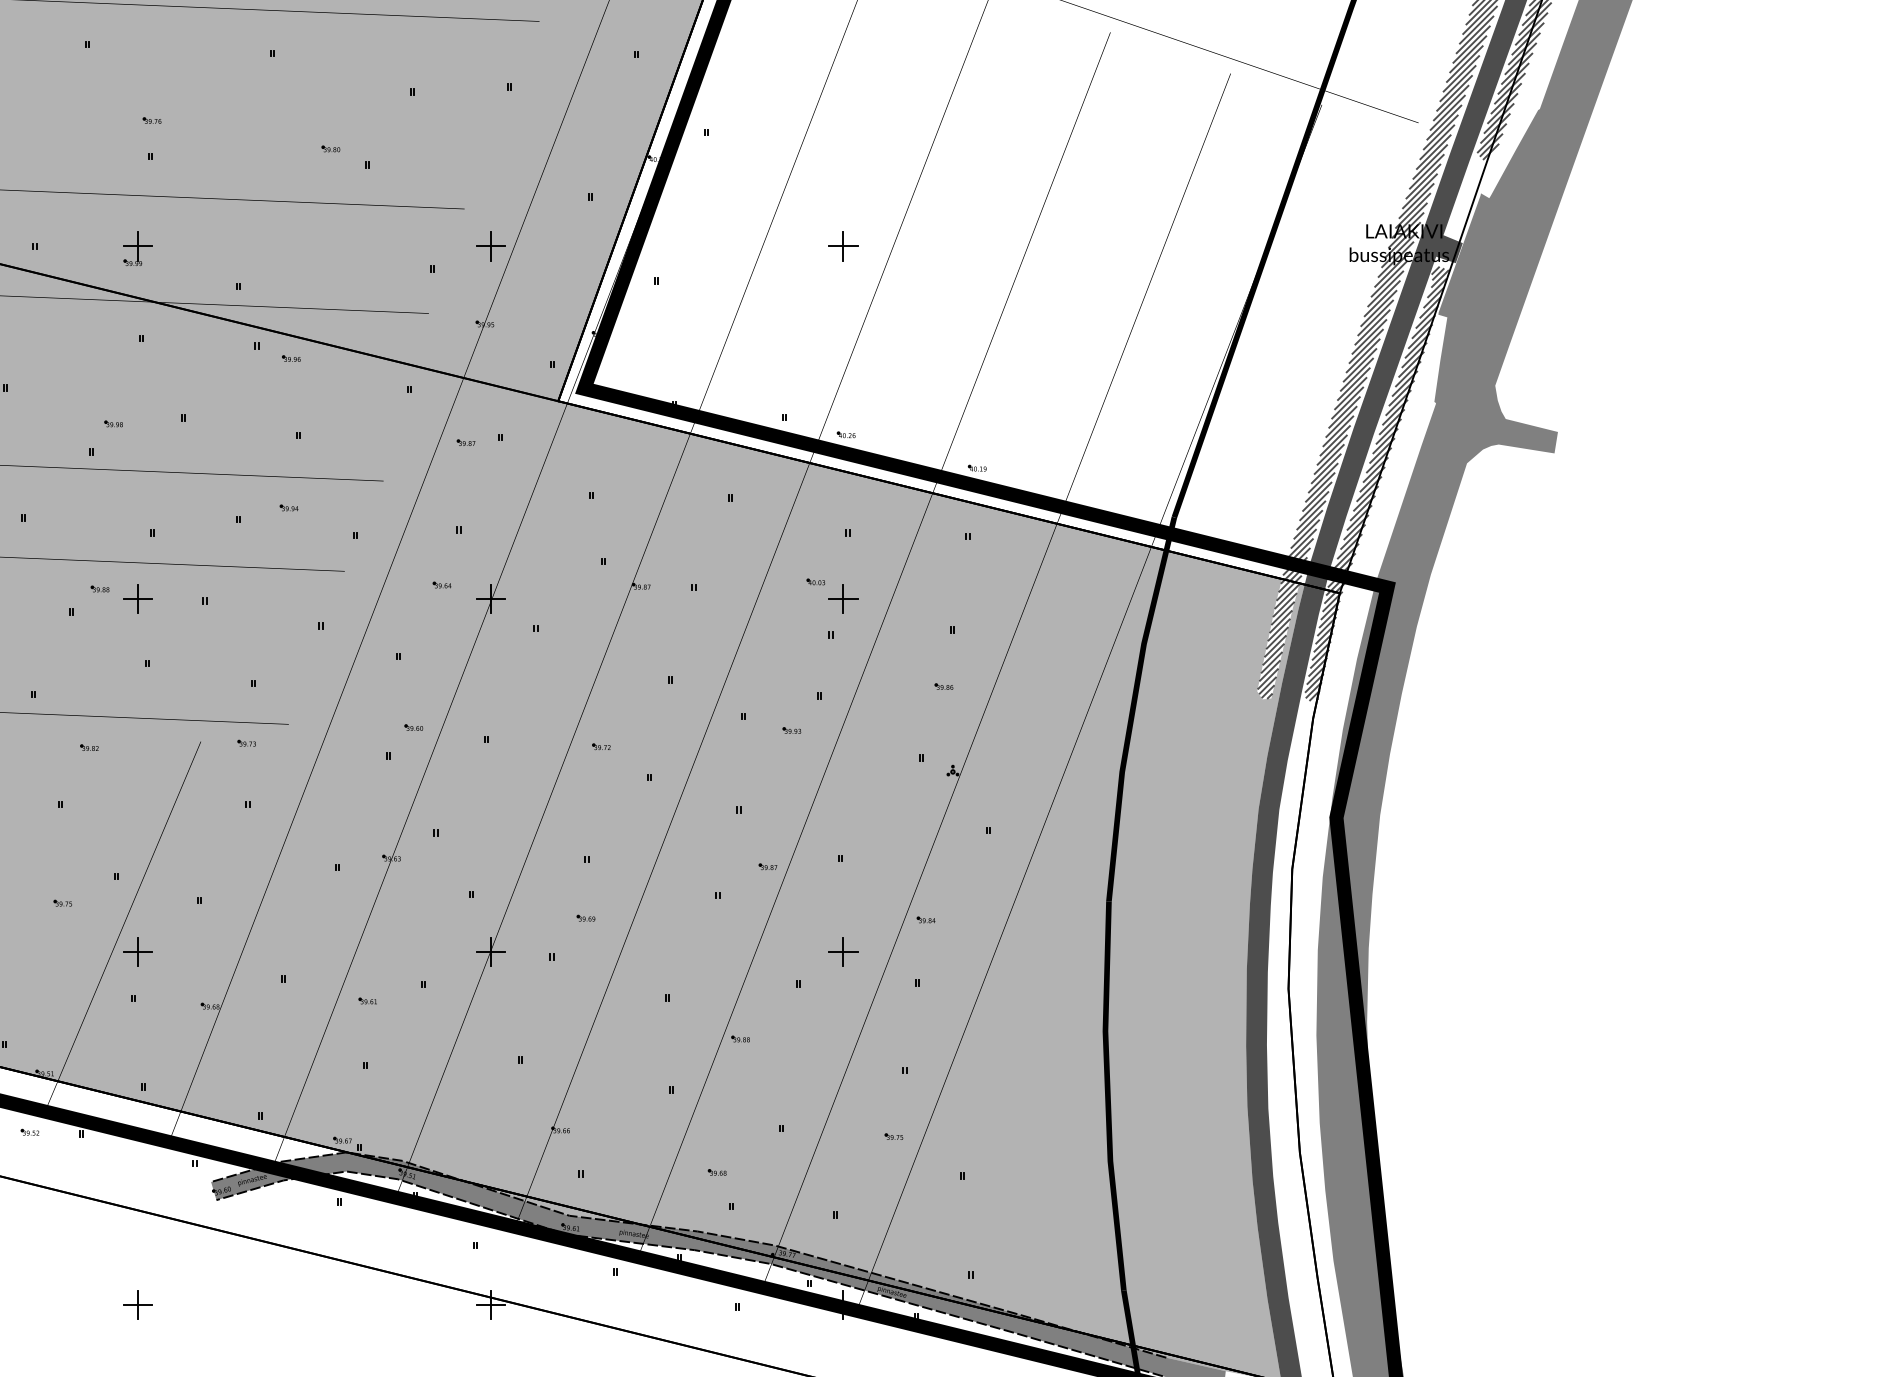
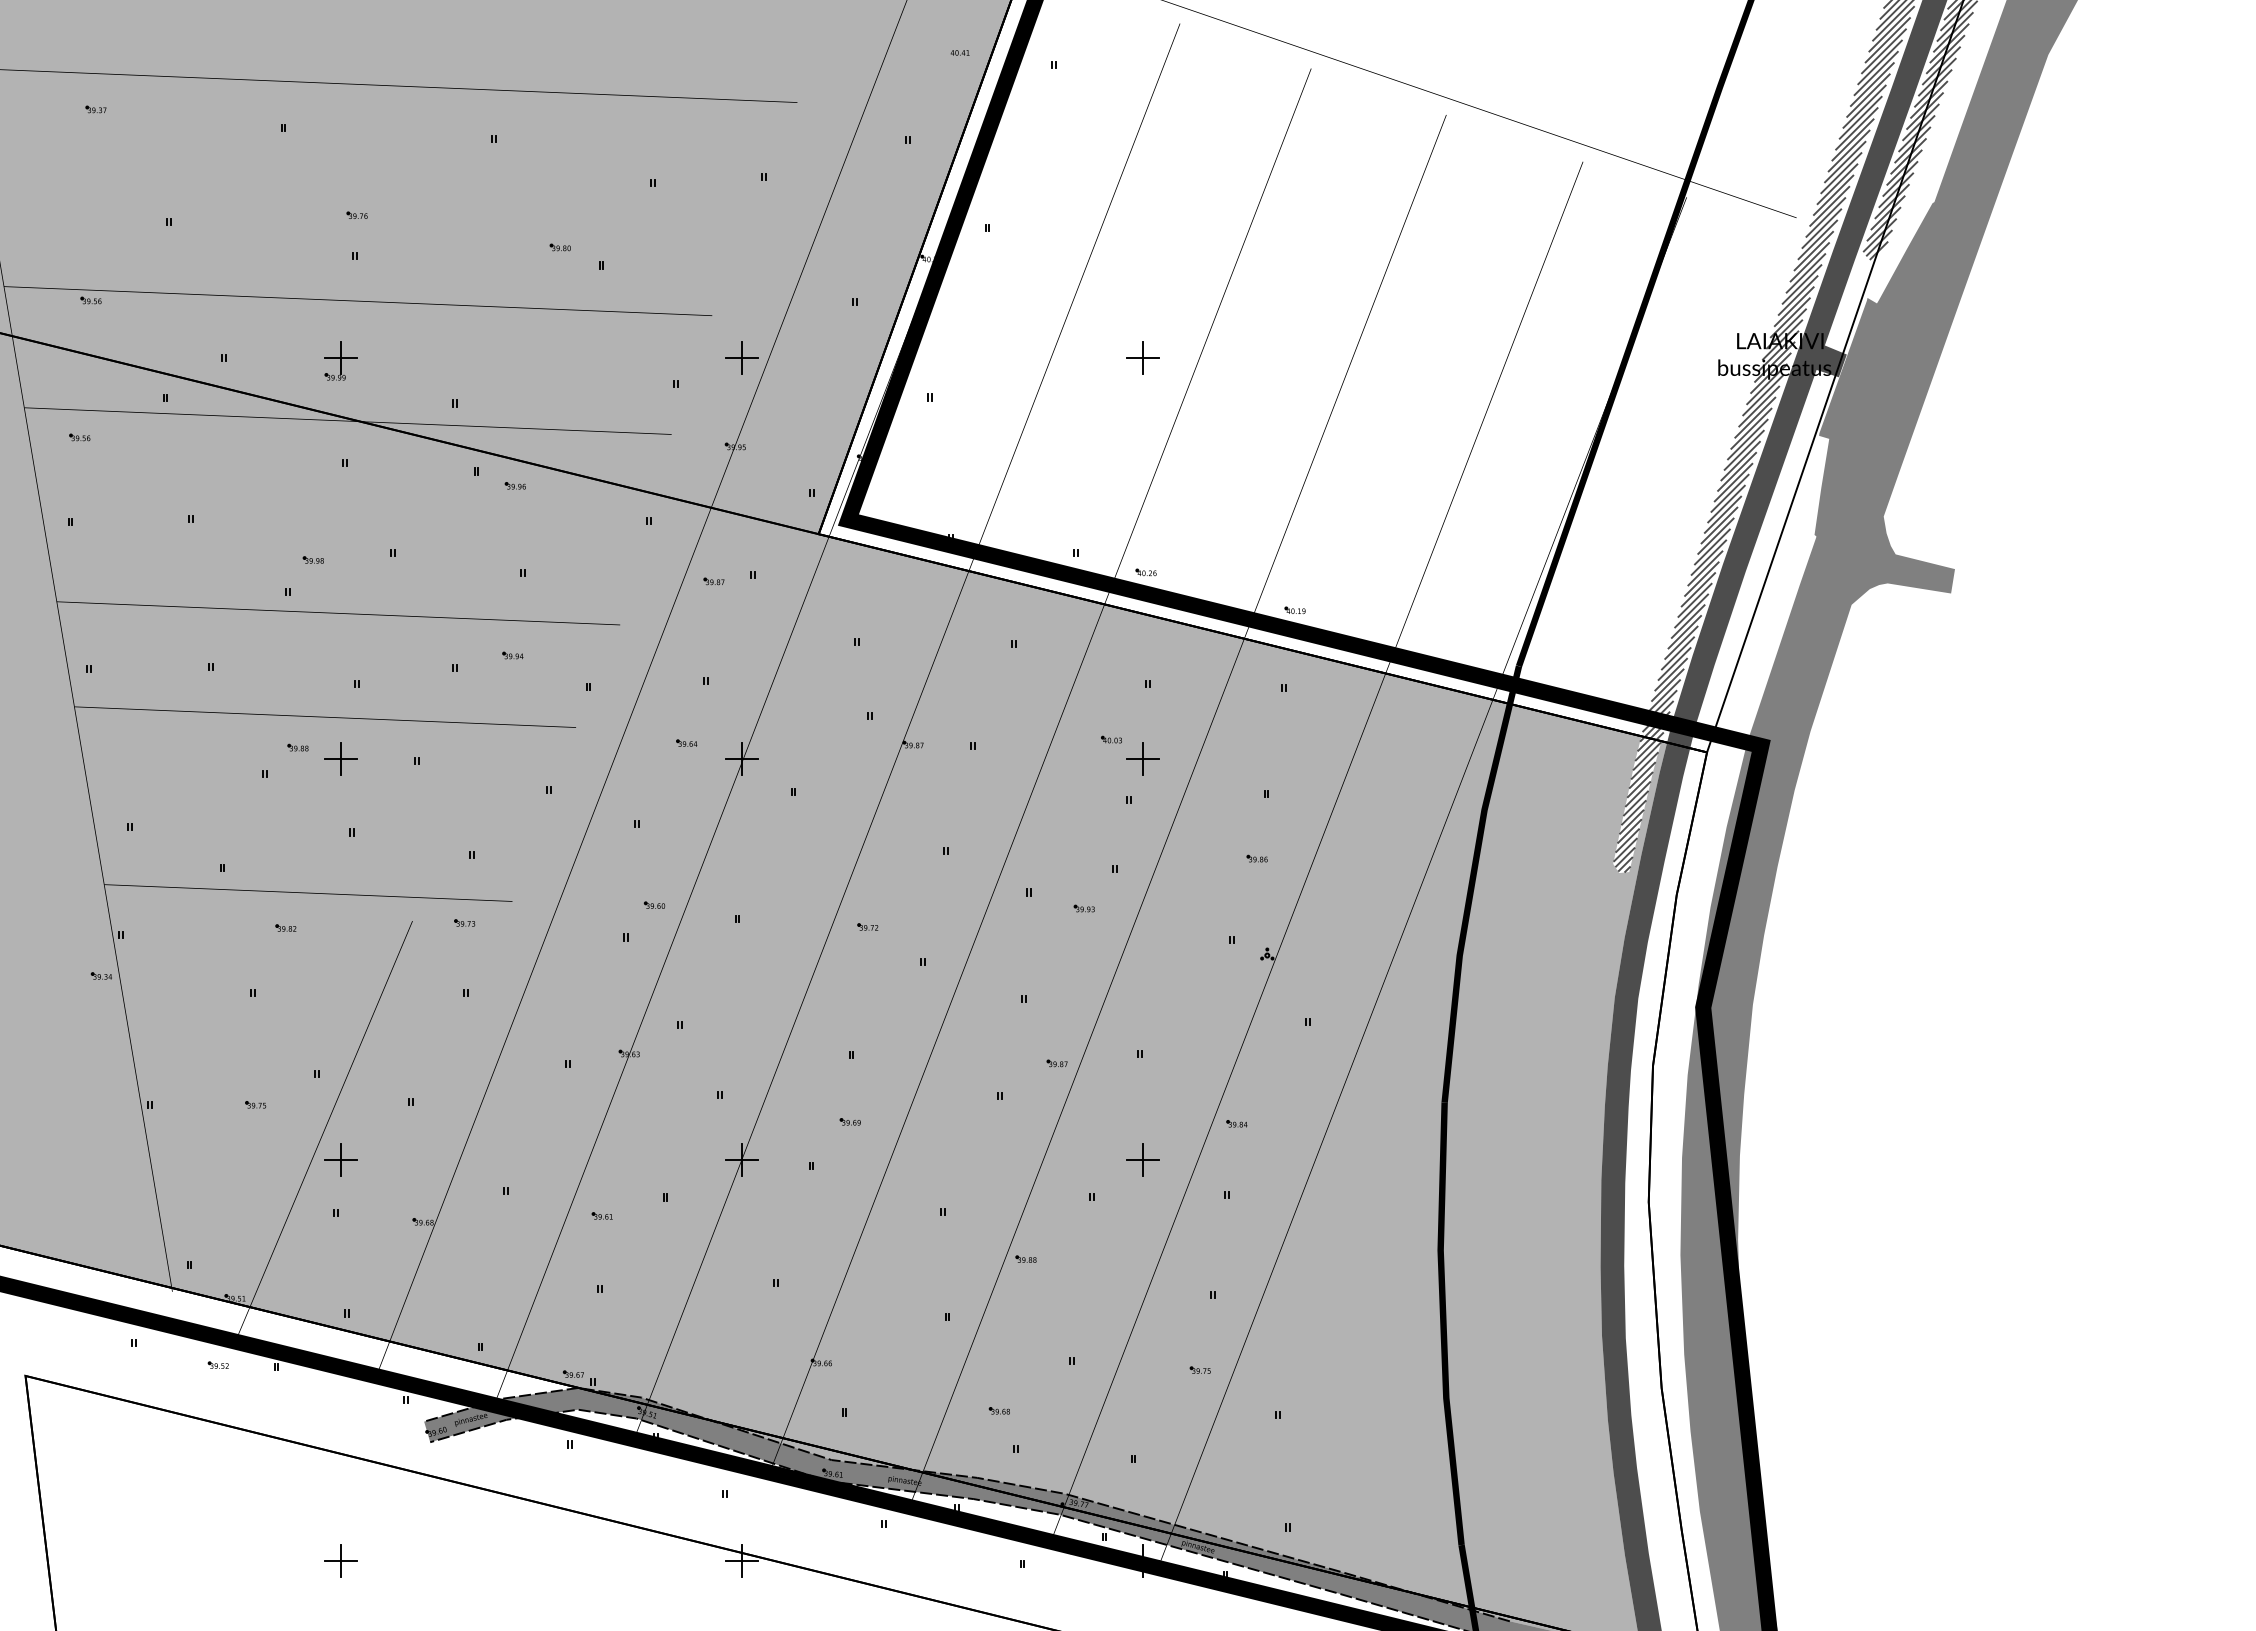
hatch: (1377, 483) -> (1749, 627), removed

